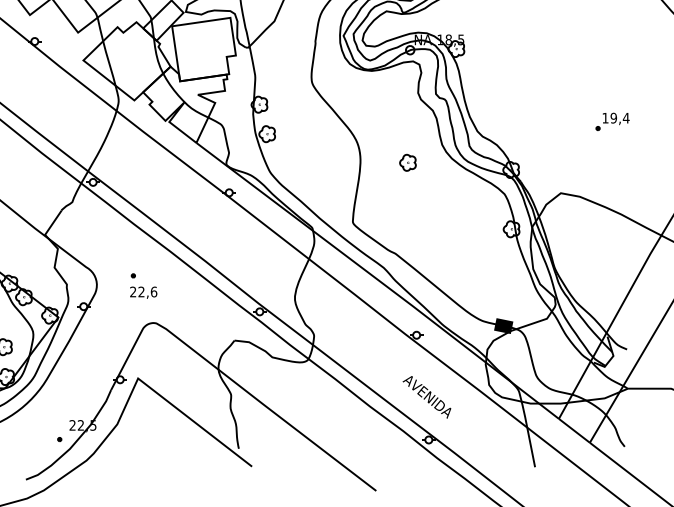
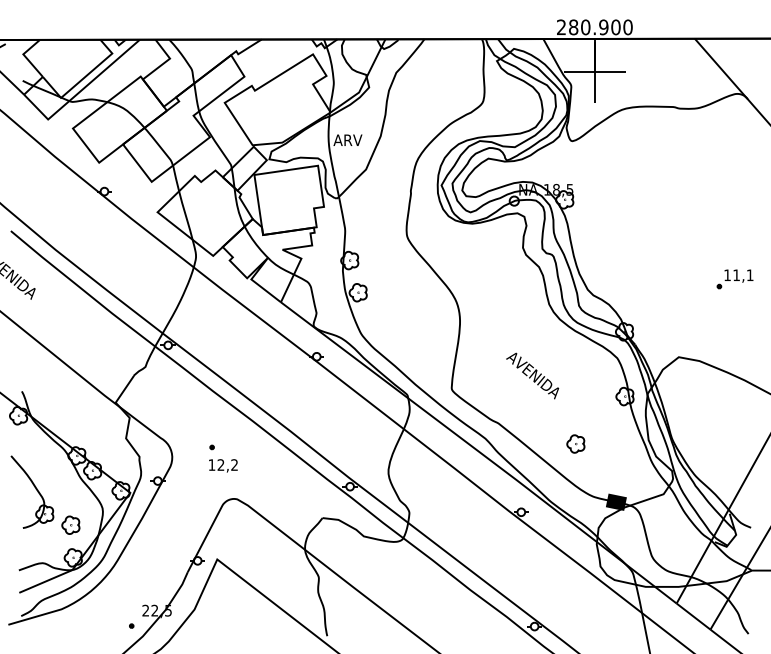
text: (620, 118) -> (743, 275), 19,4 -> 11,1
part: (407, 162) -> (575, 443), moved
text: (143, 291) -> (223, 464), 22,6 -> 12,2
text: (426, 396) -> (532, 375), moved

